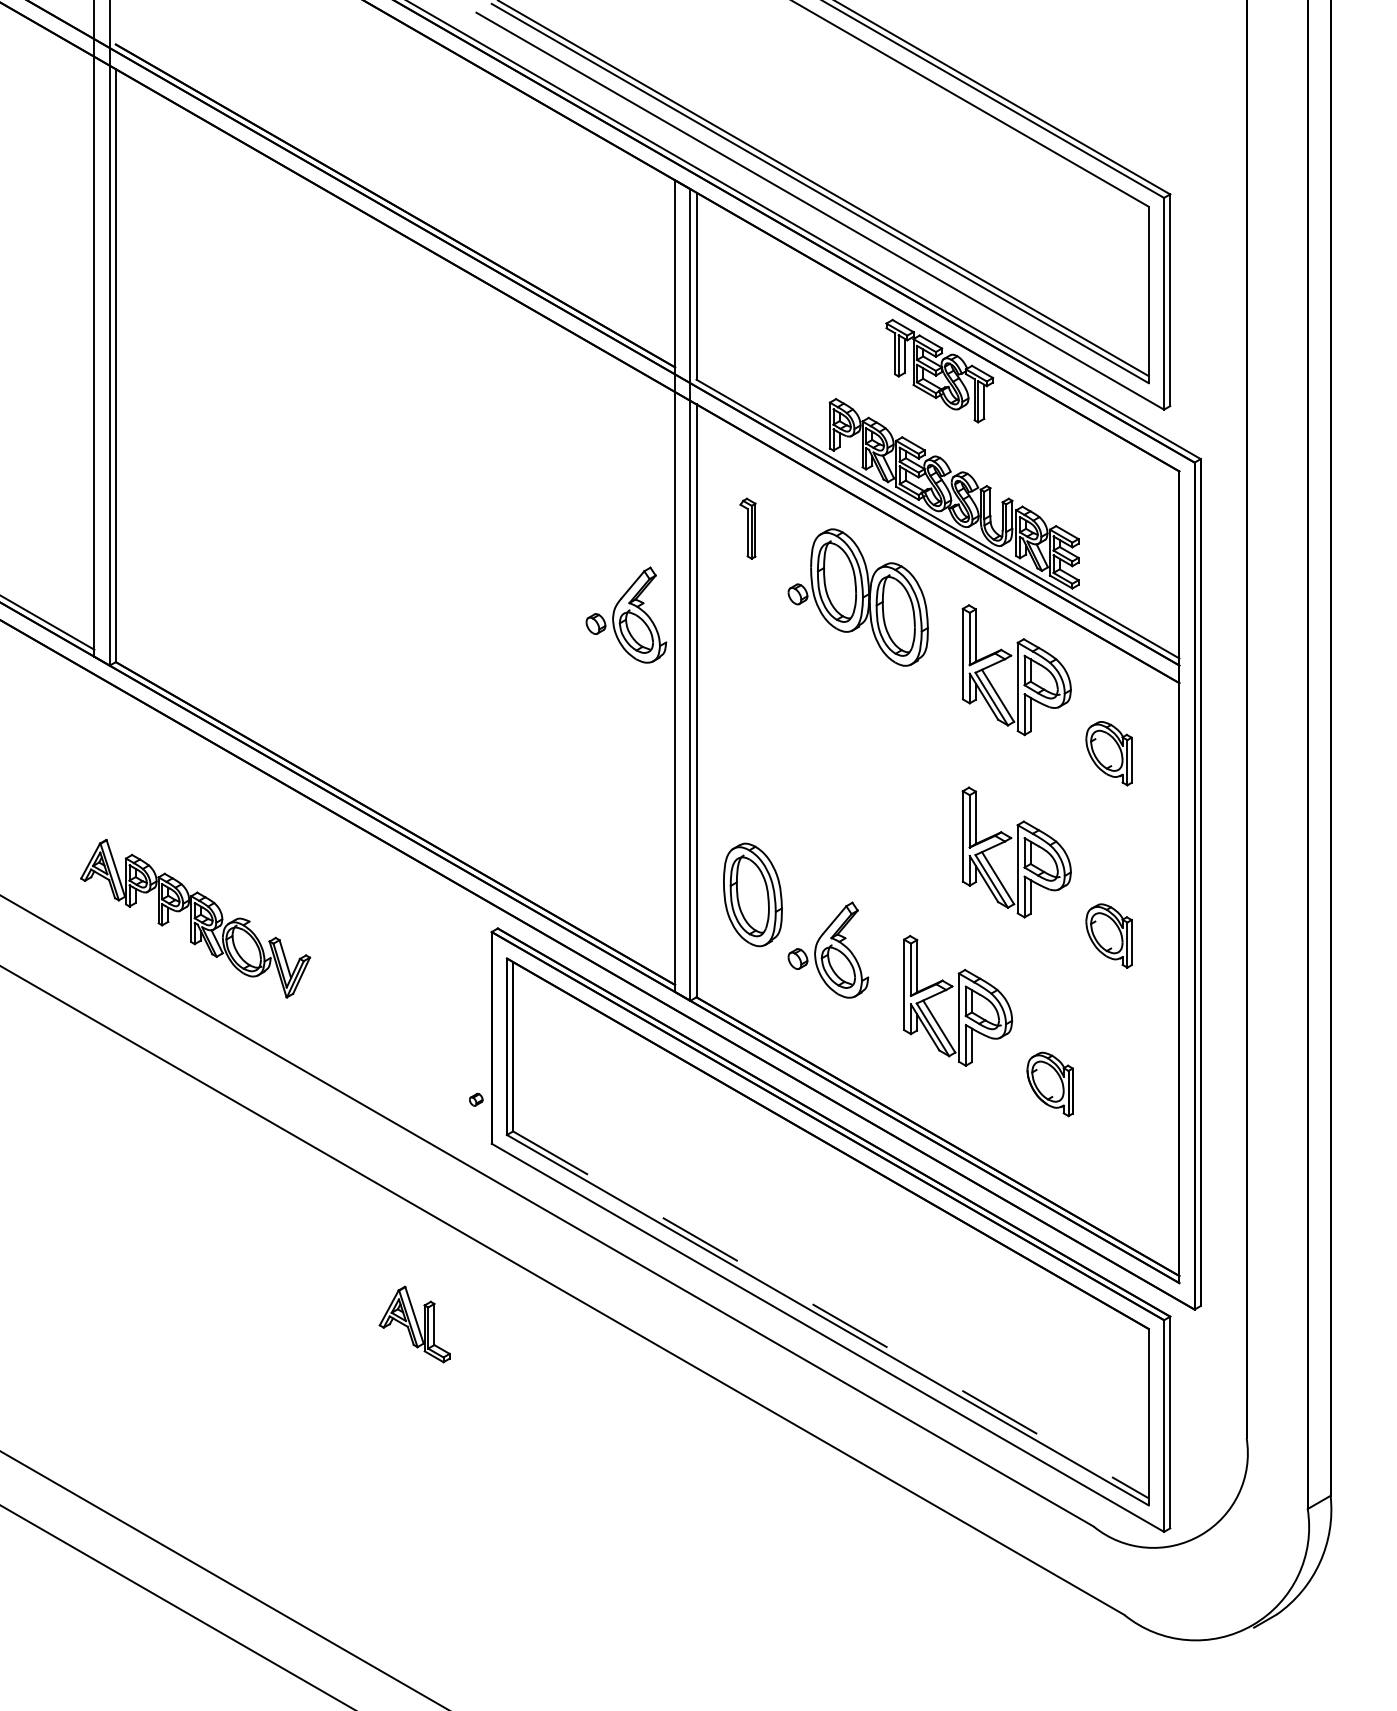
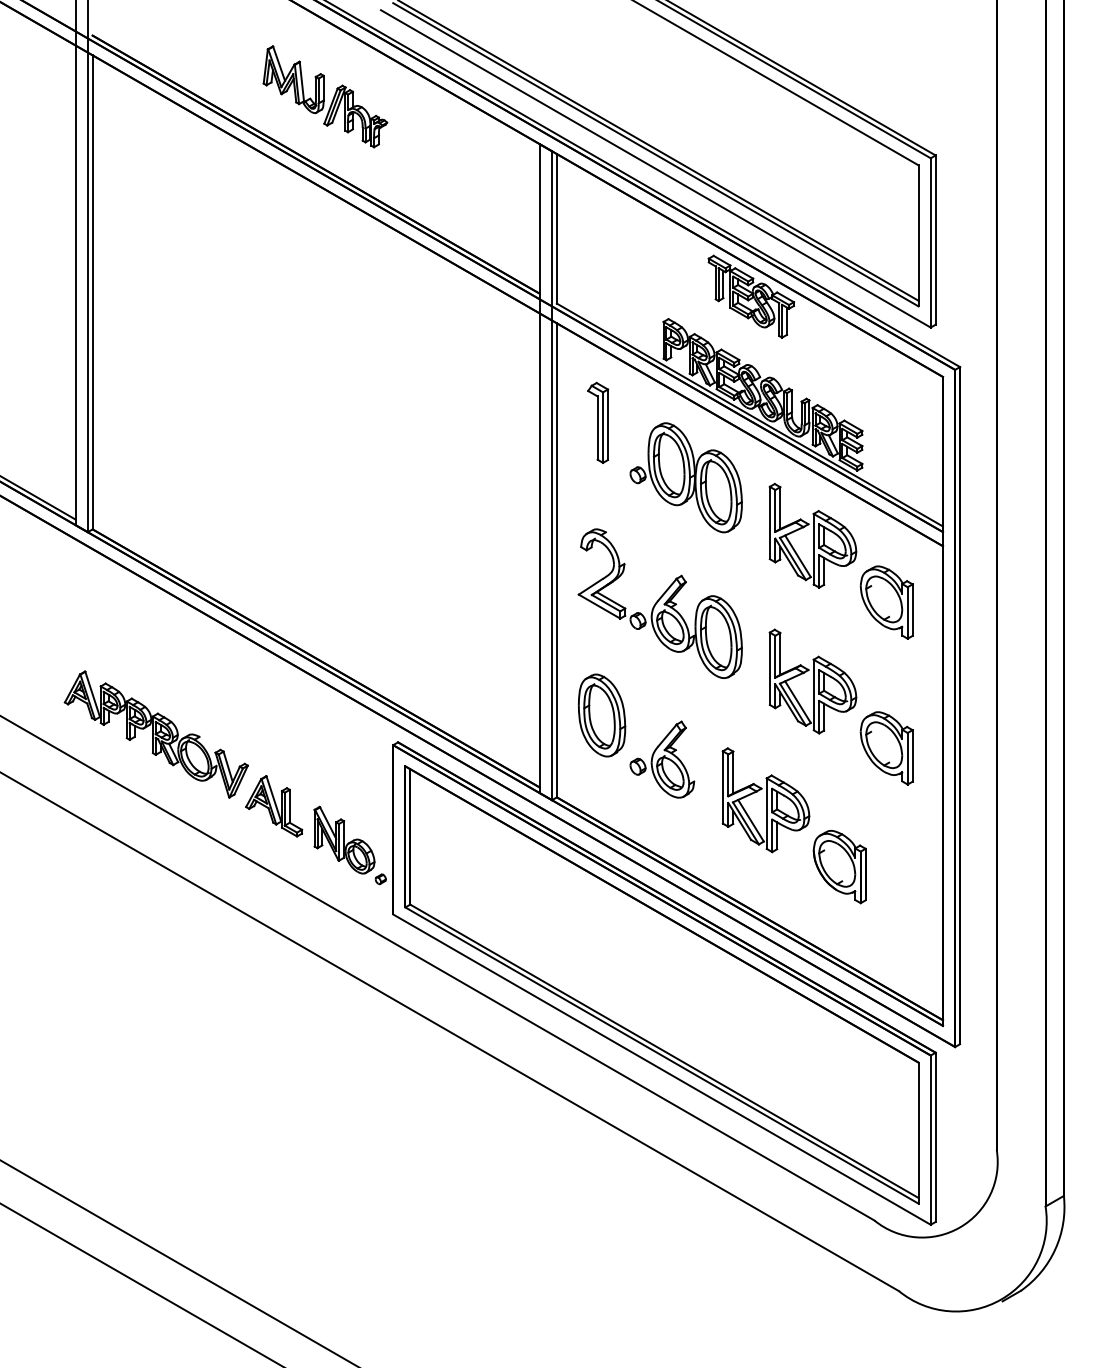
part: (406, 121) -> (325, 97), added
part: (747, 528) -> (597, 422), size x1.67
part: (626, 614) -> (500, 491), removed
part: (1108, 753) -> (886, 602), size x1.43
part: (825, 755) -> (660, 604), added
part: (1108, 935) -> (886, 747), size x1.43
part: (430, 1050) -> (344, 839), added
part: (1049, 1084) -> (839, 867), size x1.43
line: (830, 1314) -> (664, 1050), dashed -> solid
part: (414, 1324) -> (273, 806), moved

